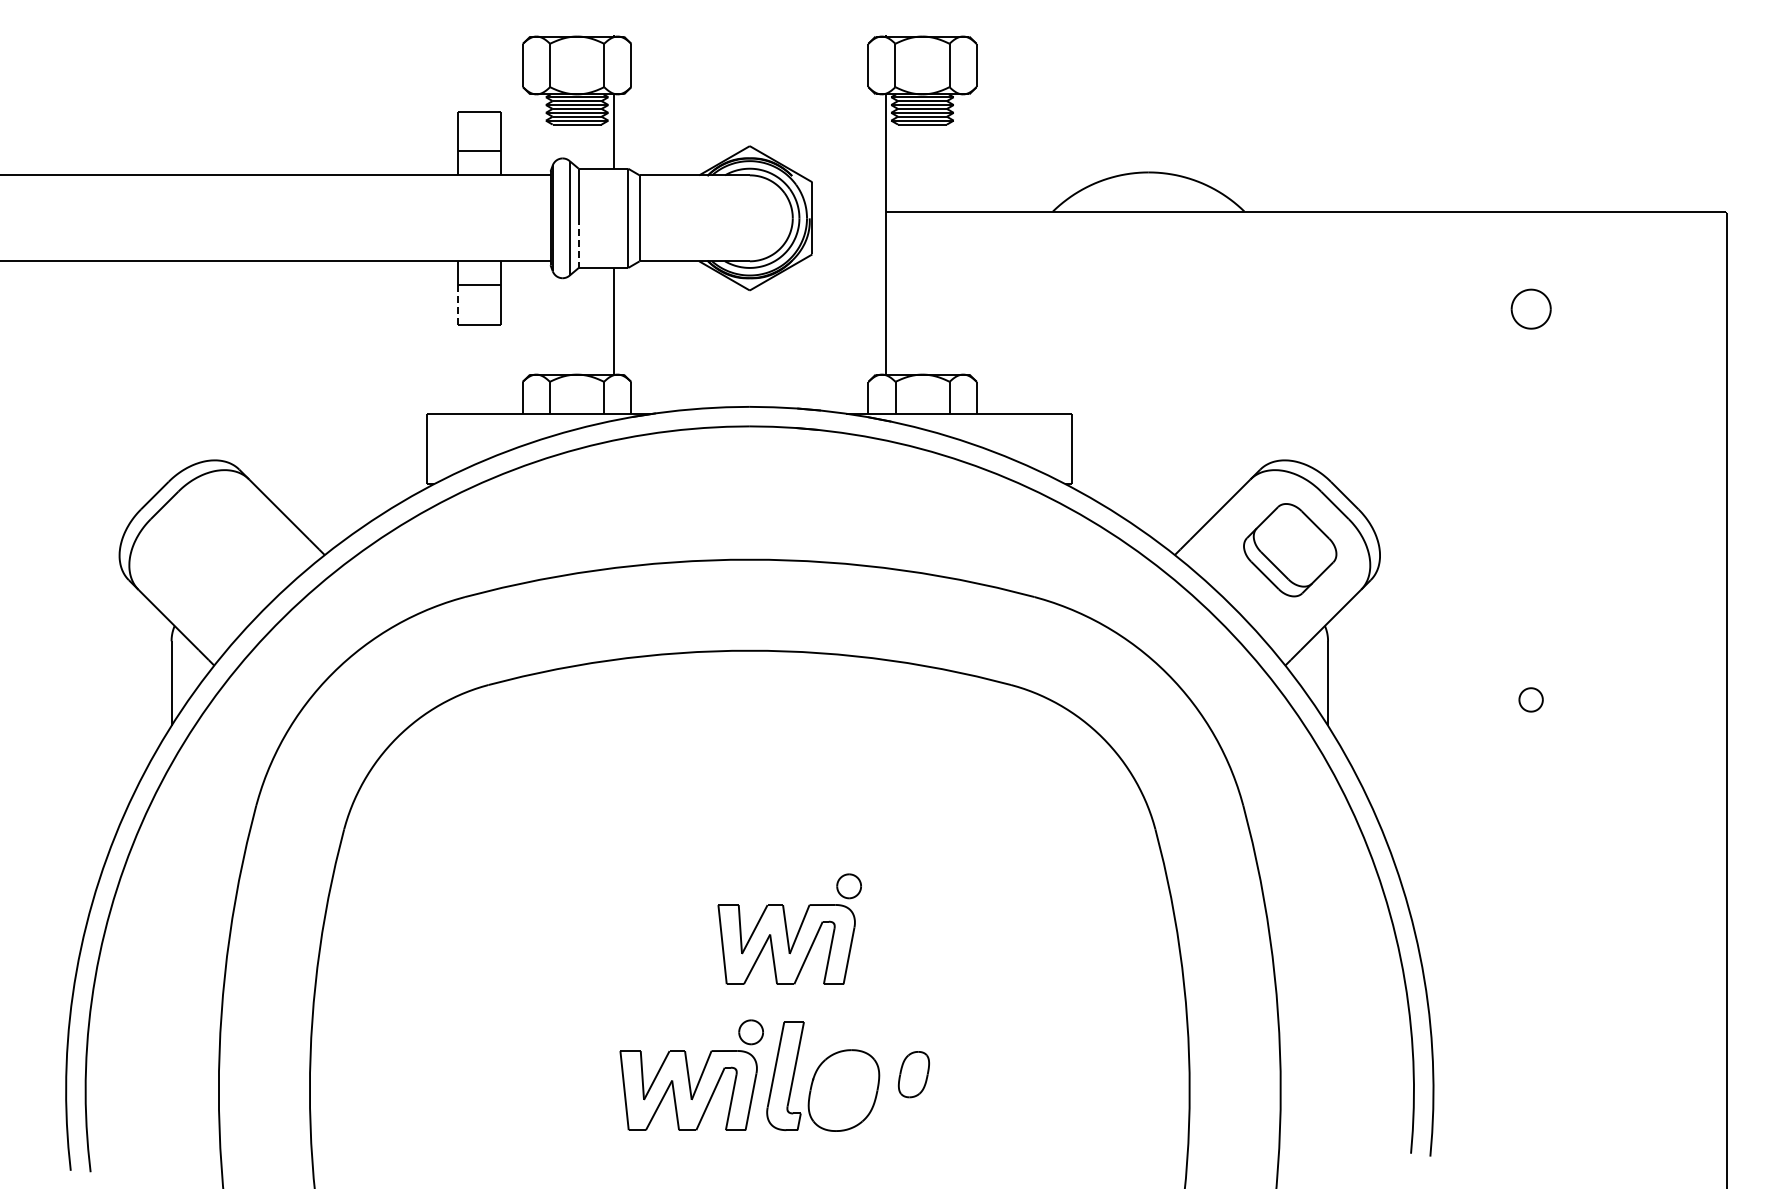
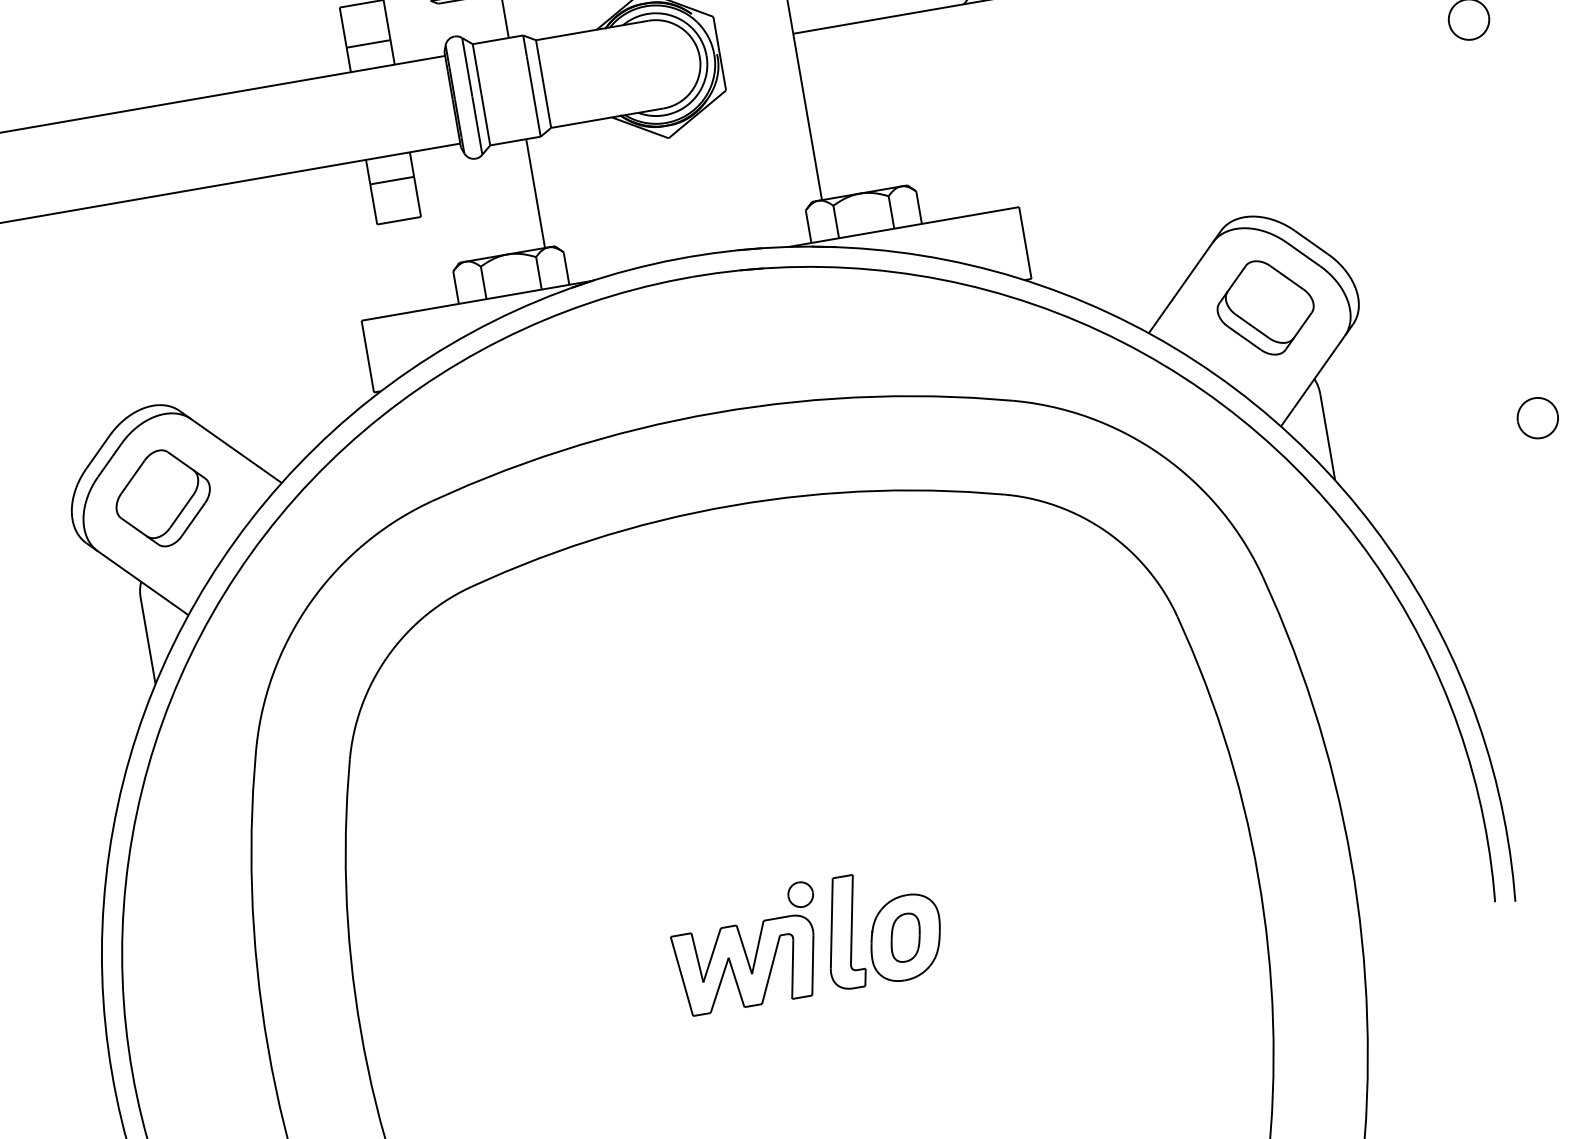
line: (578, 243) -> (485, 120), dashed -> solid
line: (458, 305) -> (374, 204), dashed -> solid
part: (209, 550) -> (163, 498), added
part: (1530, 699) -> (1537, 417), size x1.67
part: (789, 928) -> (821, 782), removed
part: (913, 1074) -> (905, 937), moved

